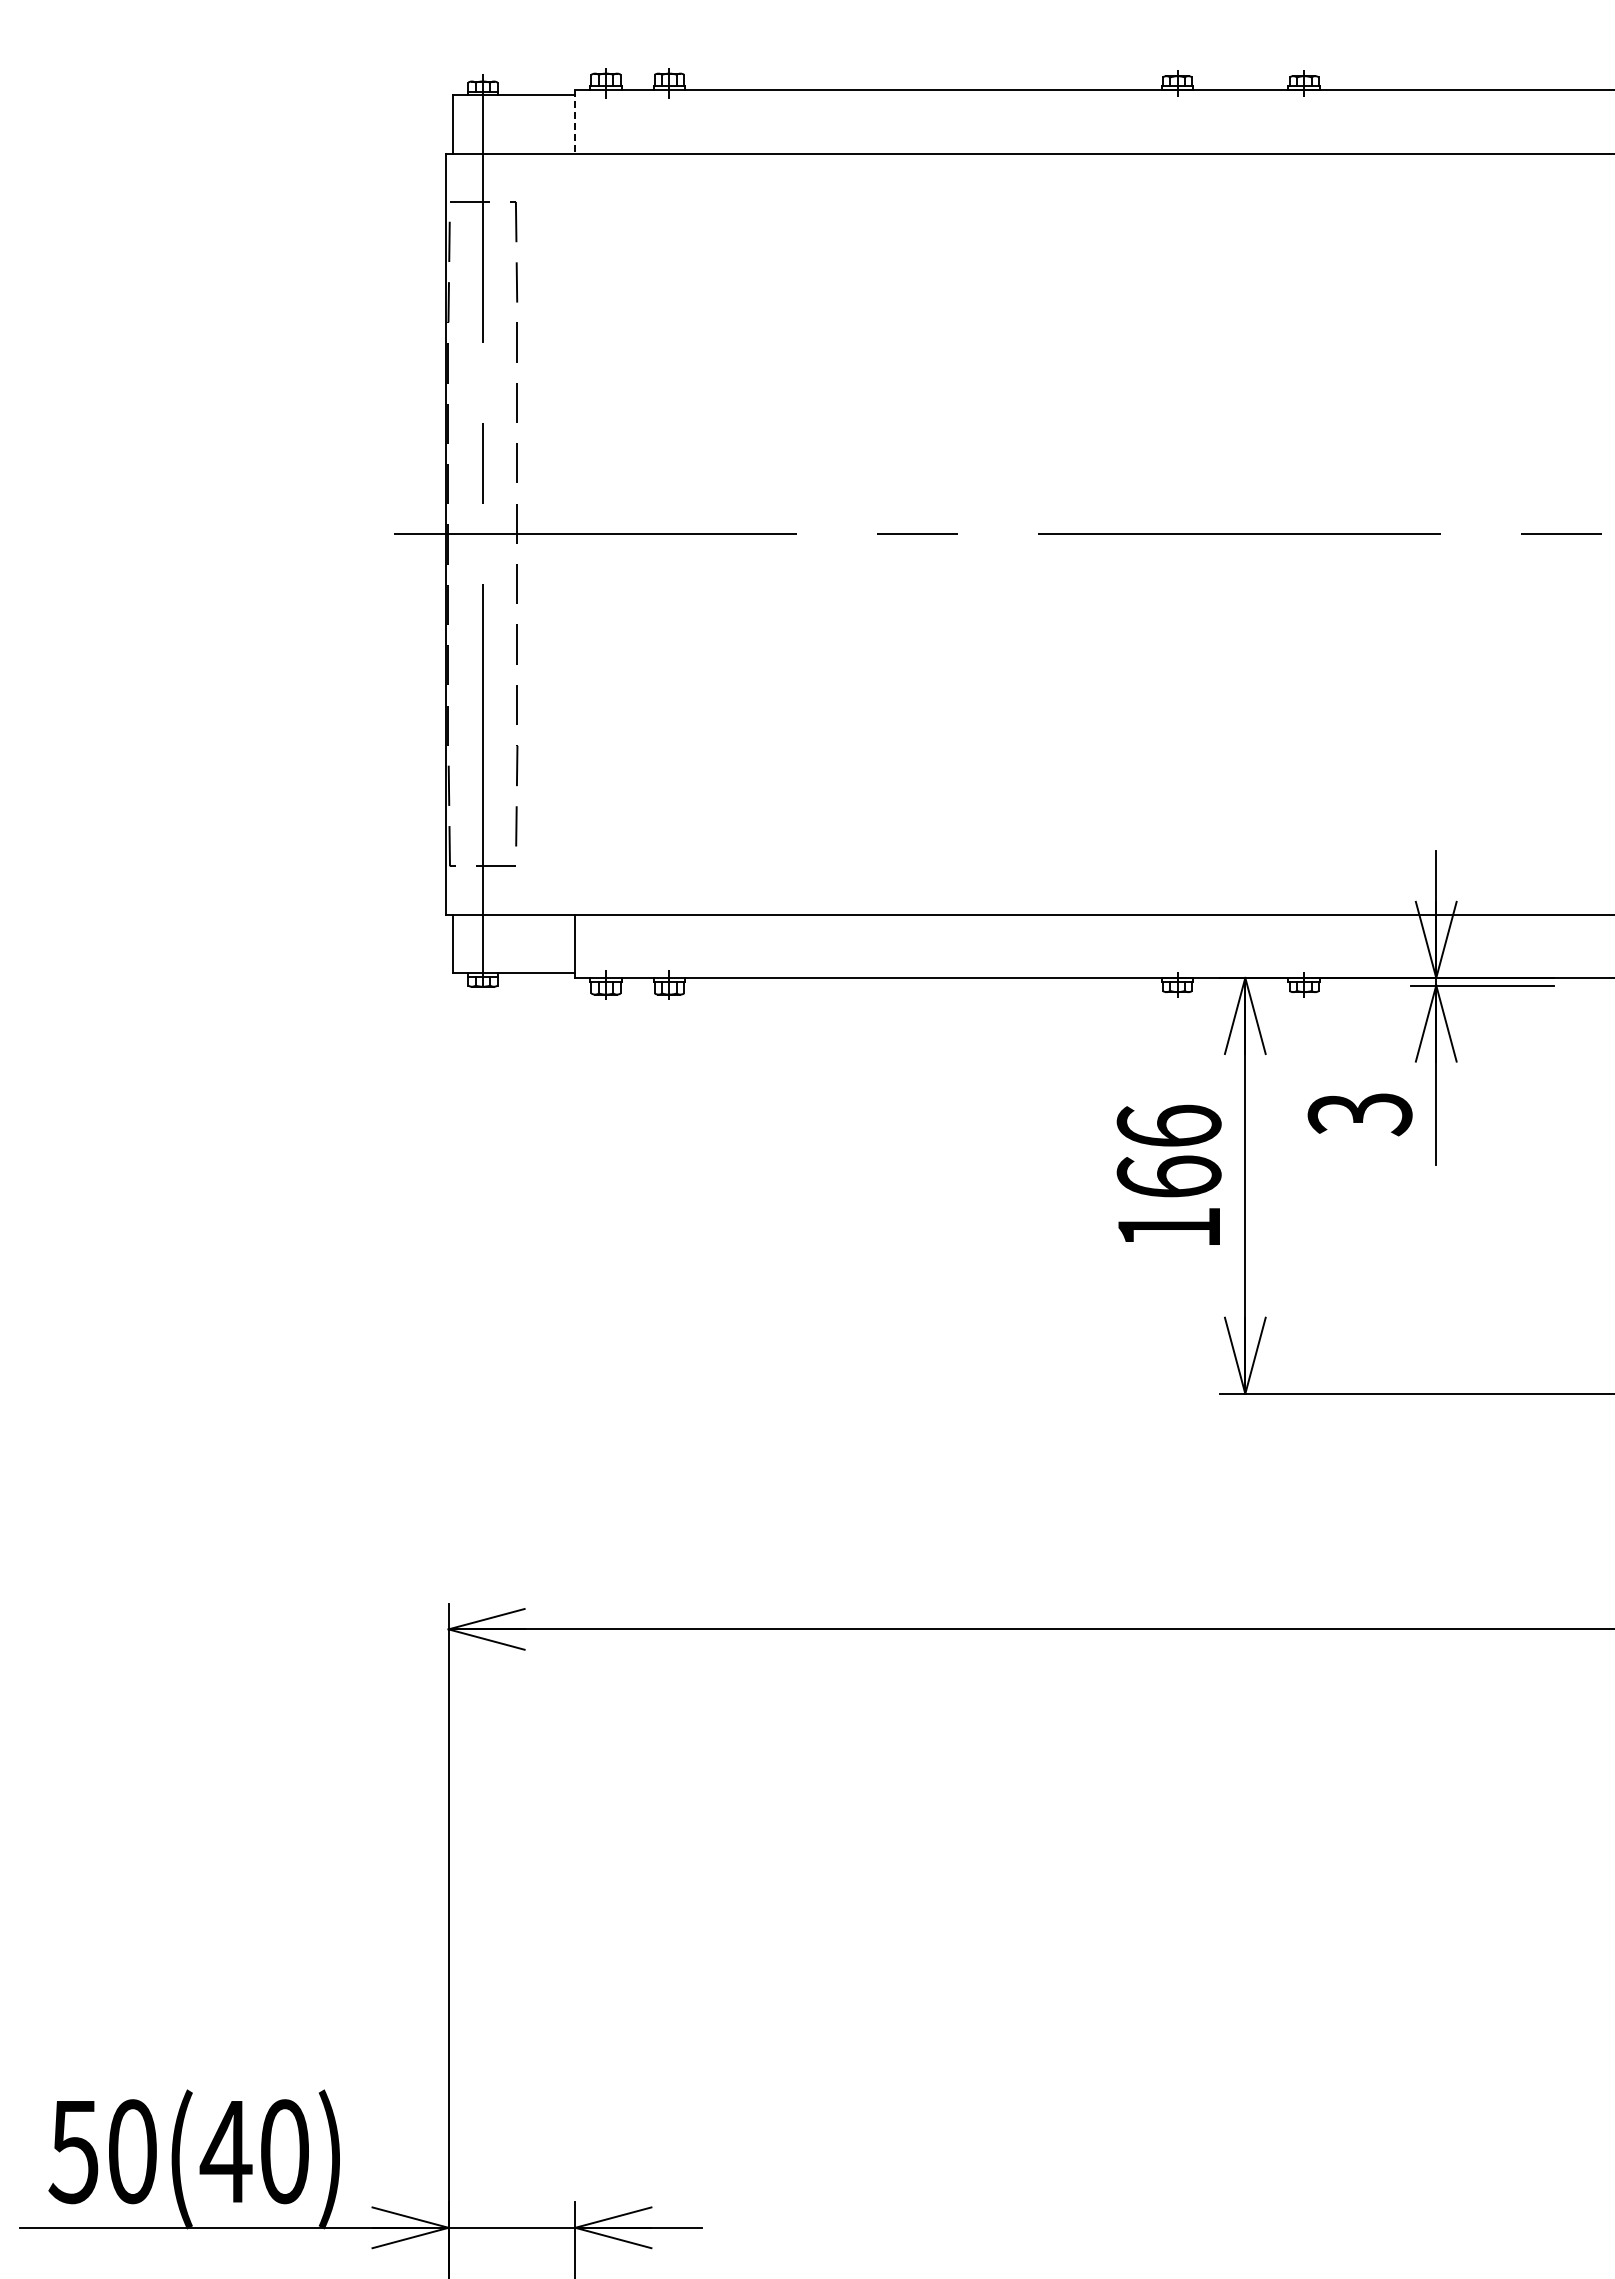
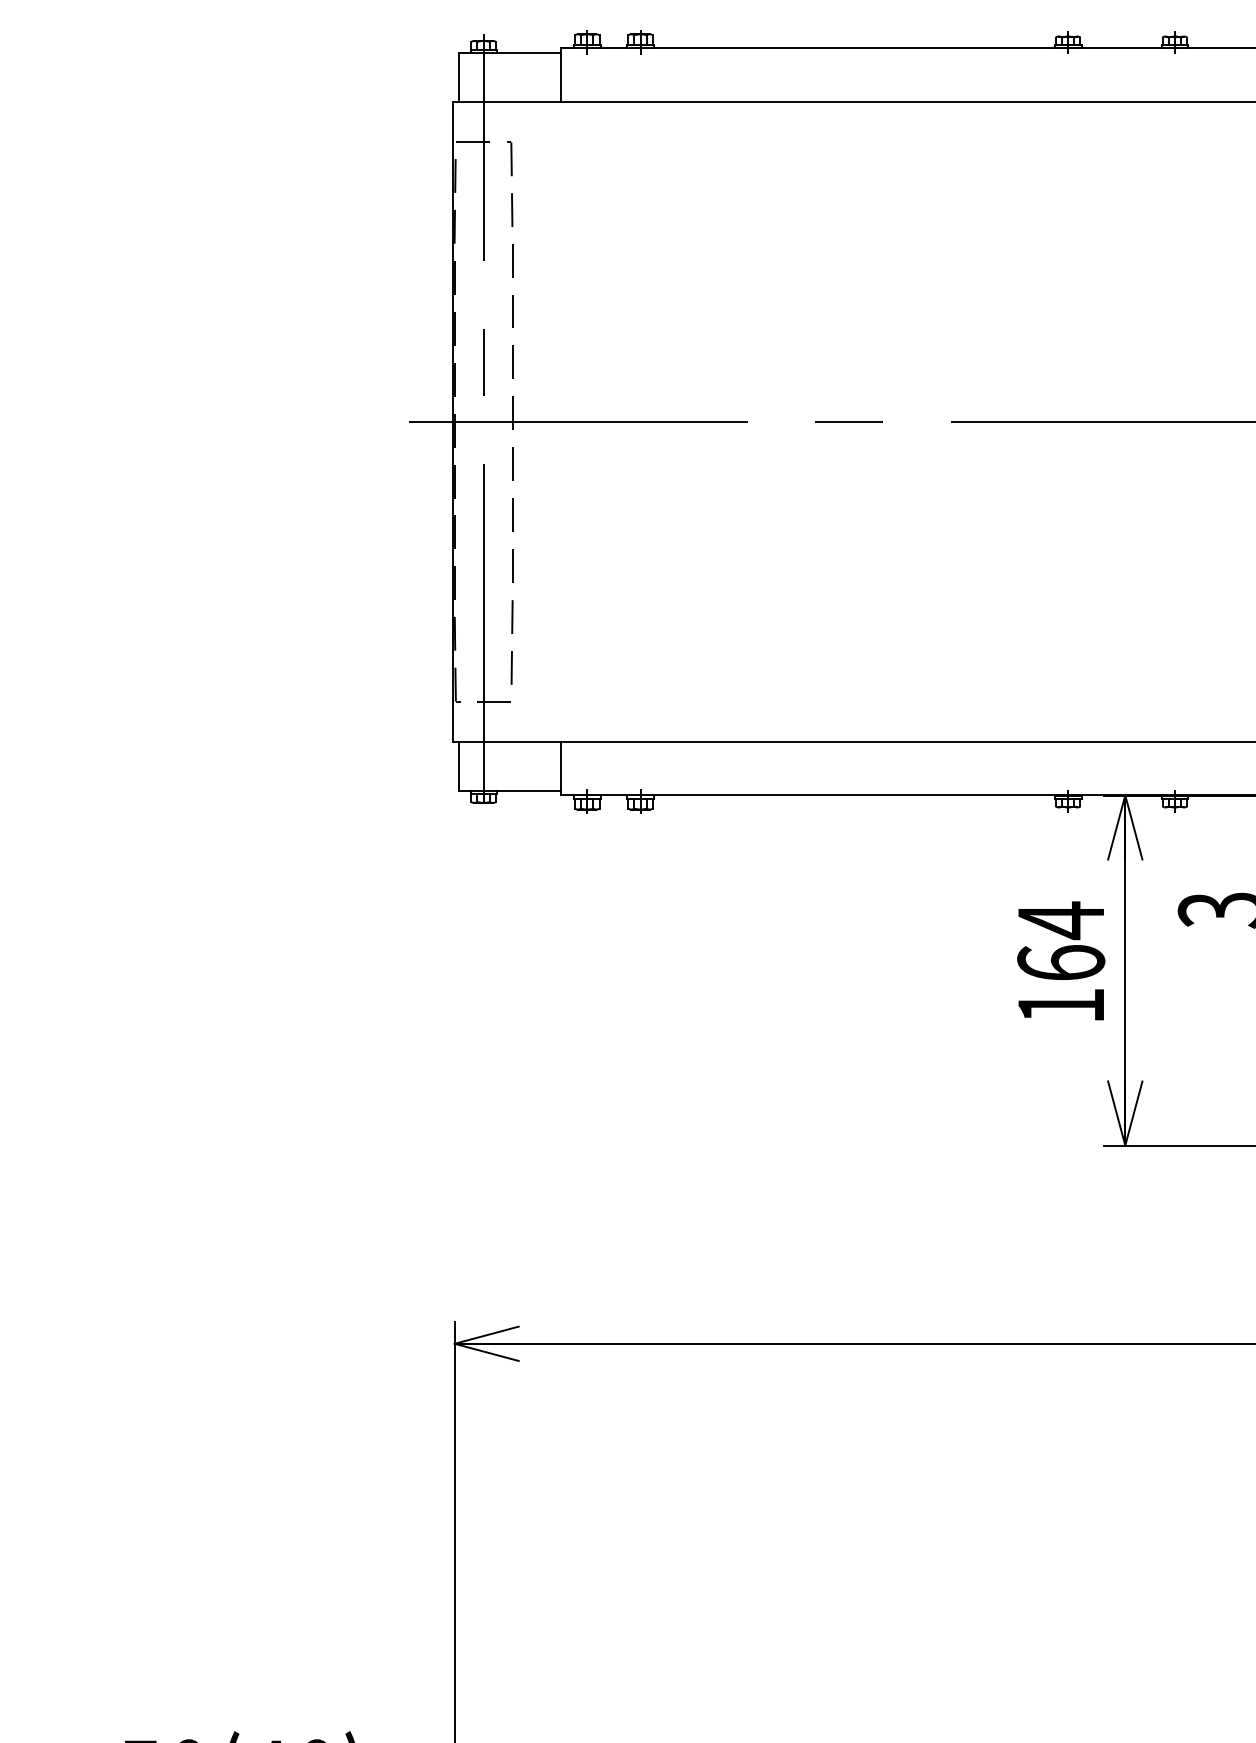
line: (575, 122) -> (561, 75), dashed -> solid
text: (1168, 1126) -> (1060, 920), 166 -> 164

